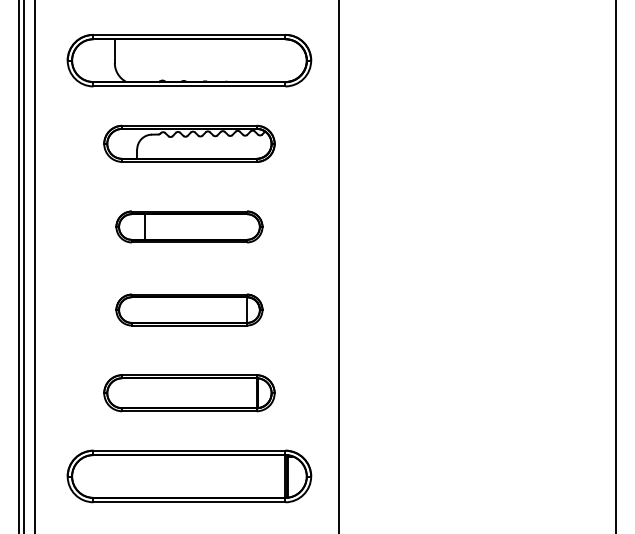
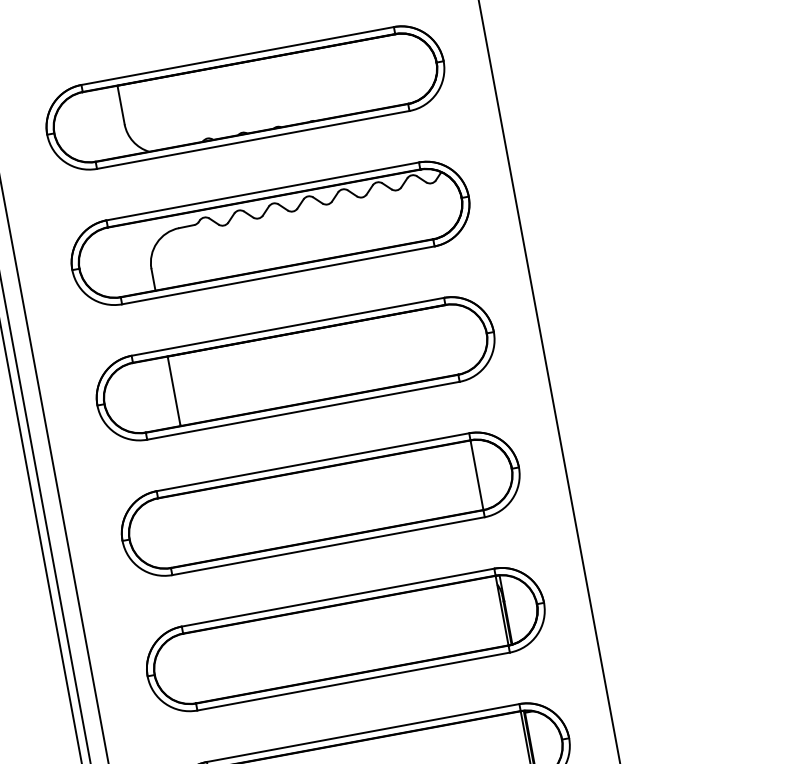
part: (189, 143) -> (270, 232), size x1.43
part: (189, 226) -> (295, 367), size x1.67
part: (189, 309) -> (320, 503), size x1.67
part: (189, 392) -> (345, 638), size x1.43

